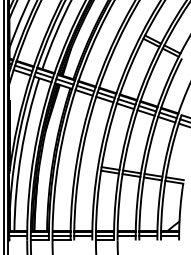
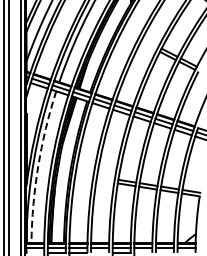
arc: (21, 153) -> (38, 166), solid -> dashed

